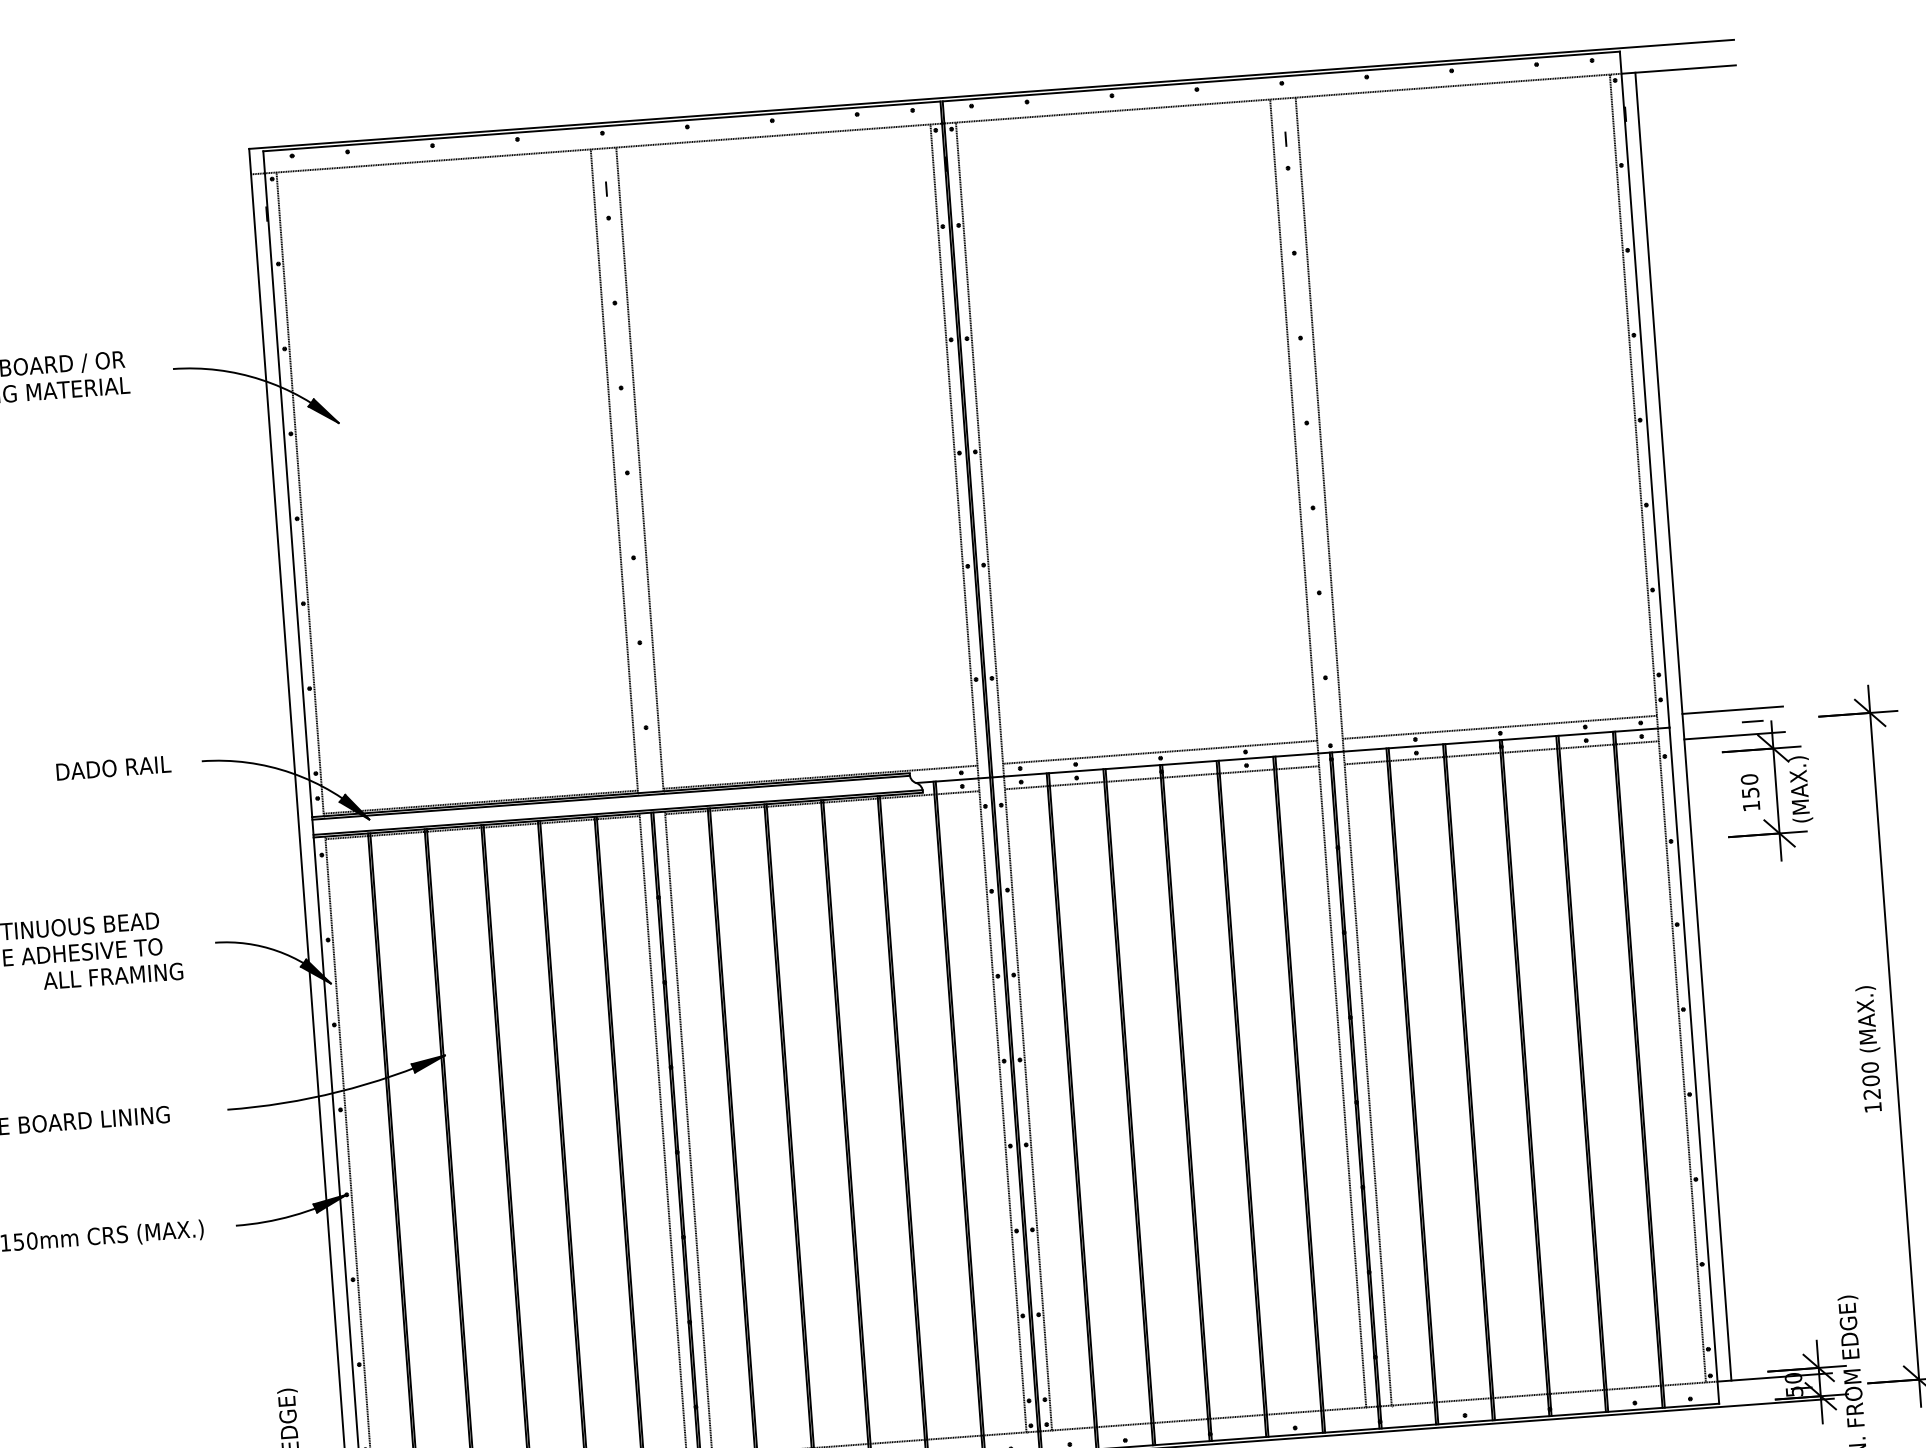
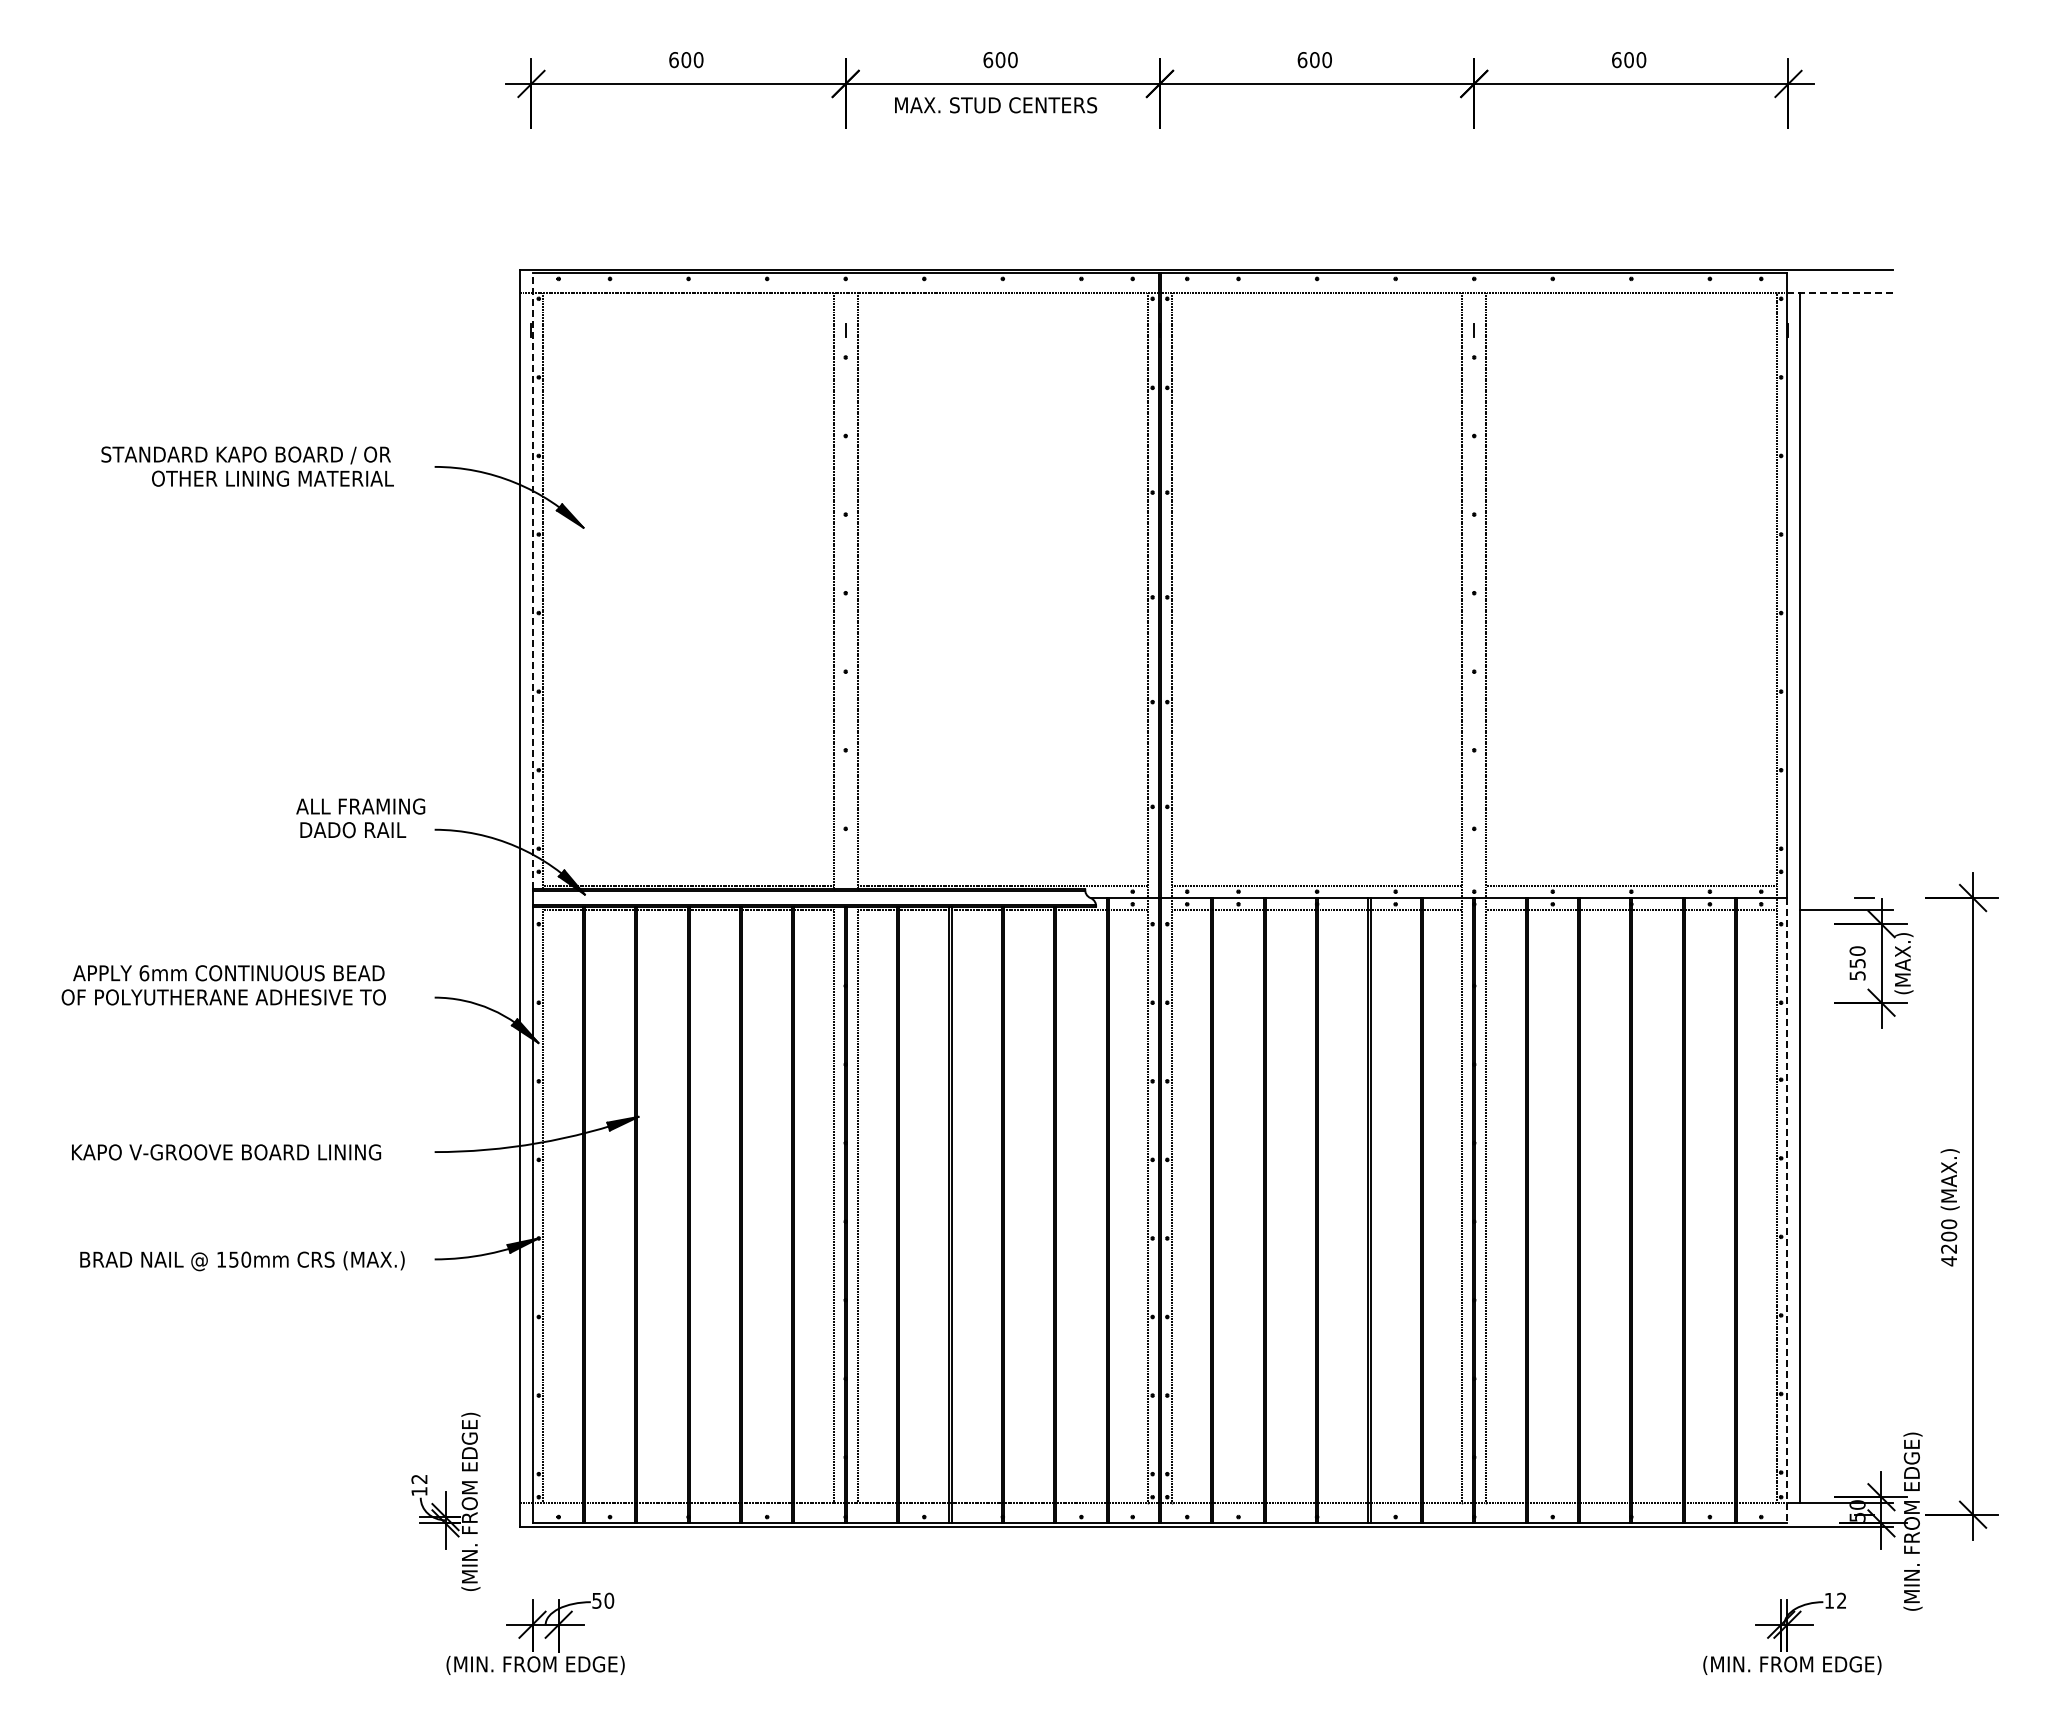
line: (1678, 69) -> (1840, 293), solid -> dashed
line: (287, 484) -> (532, 580), solid -> dashed
line: (1732, 710) -> (1846, 886), removed
text: (1751, 805) -> (1857, 975), 150 -> 550
text: (113, 976) -> (360, 806), moved
line: (1694, 1065) -> (1787, 1210), solid -> dashed
text: (1872, 1107) -> (1948, 1261), 1200 -> 4200

